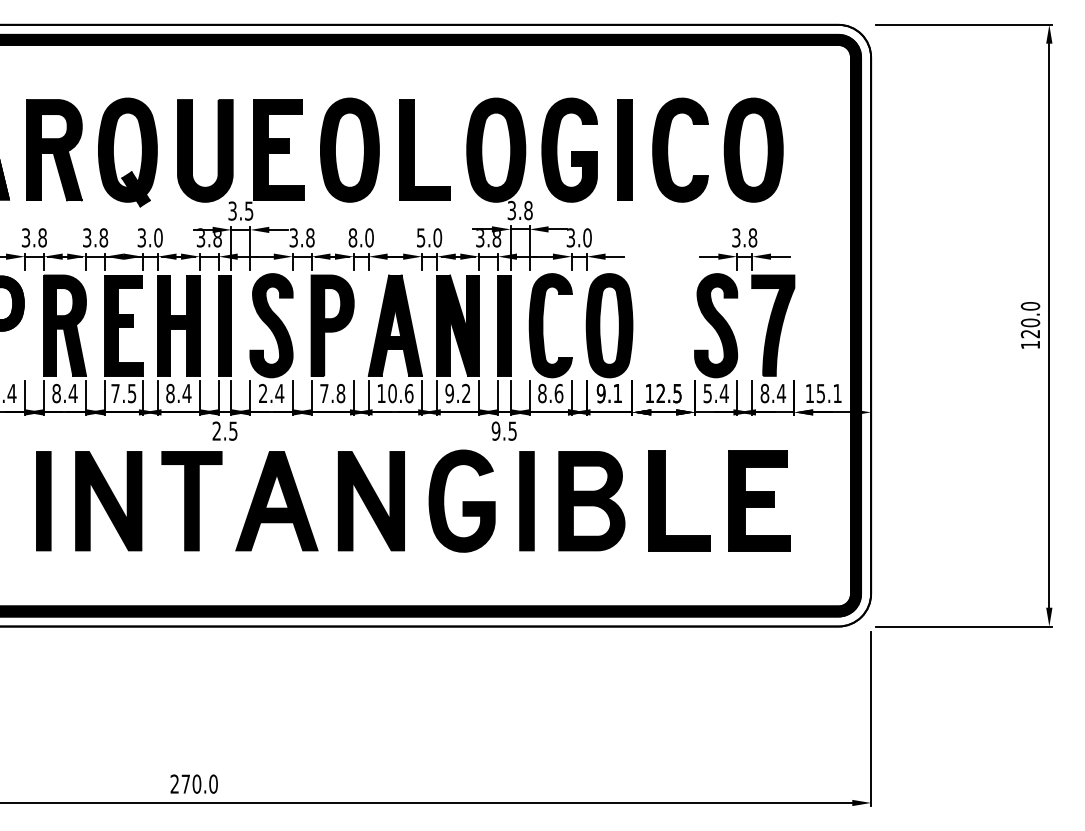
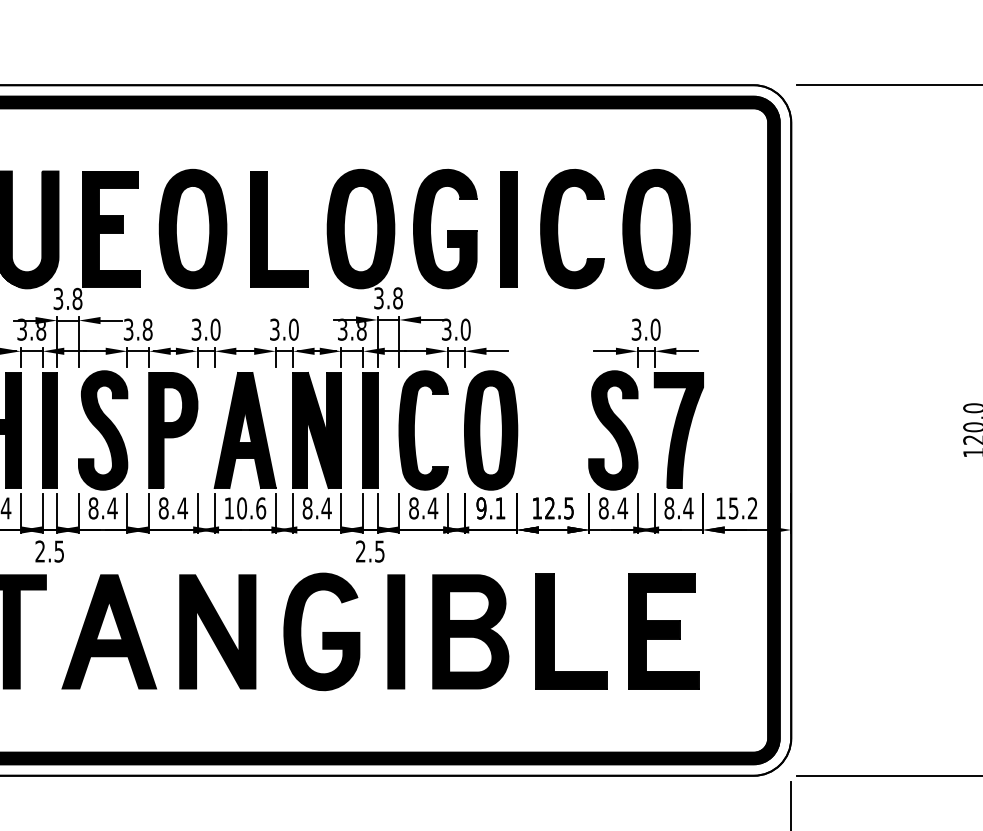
text: (249, 210) -> (77, 298), 3.5 -> 3.8
text: (352, 237) -> (196, 329), 8.0 -> 3.0
text: (421, 237) -> (275, 329), 5.0 -> 3.0
text: (752, 237) -> (655, 329), 3.8 -> 3.0
text: (837, 392) -> (752, 507), 15.1 -> 15.2
text: (263, 393) -> (93, 508), 2.4 -> 8.4
text: (332, 393) -> (173, 508), 7.8 -> 8.4
text: (457, 393) -> (316, 508), 9.2 -> 8.4
text: (558, 393) -> (432, 508), 8.6 -> 8.4
text: (707, 393) -> (603, 508), 5.4 -> 8.4
text: (495, 430) -> (360, 550), 9.5 -> 2.5

